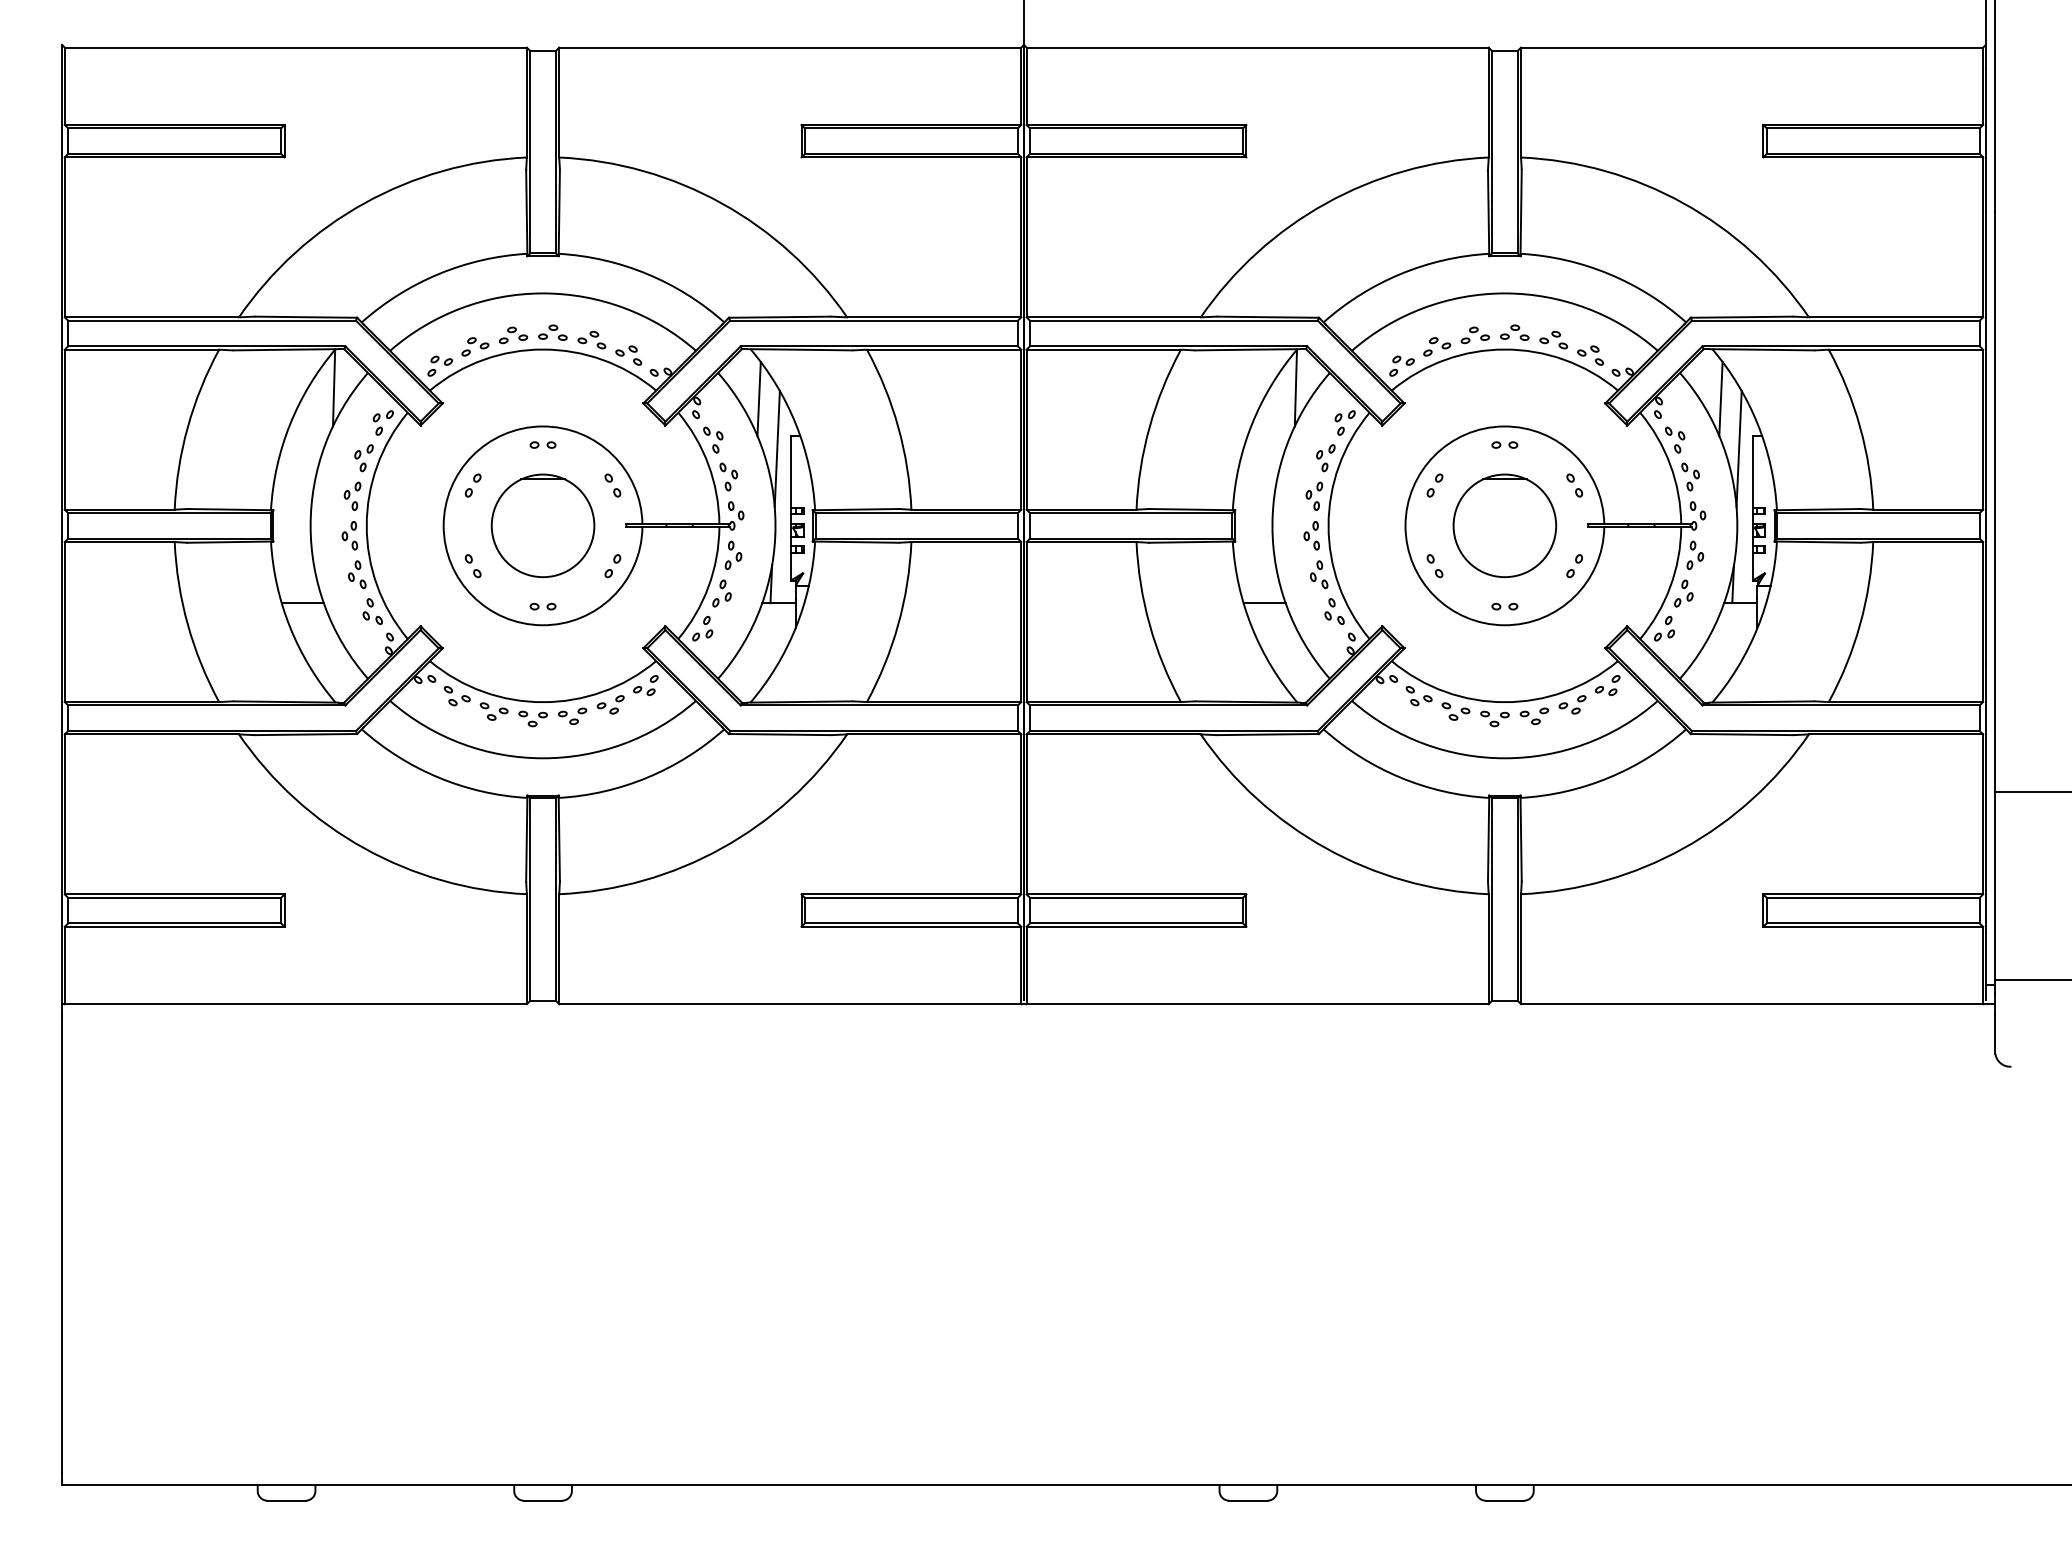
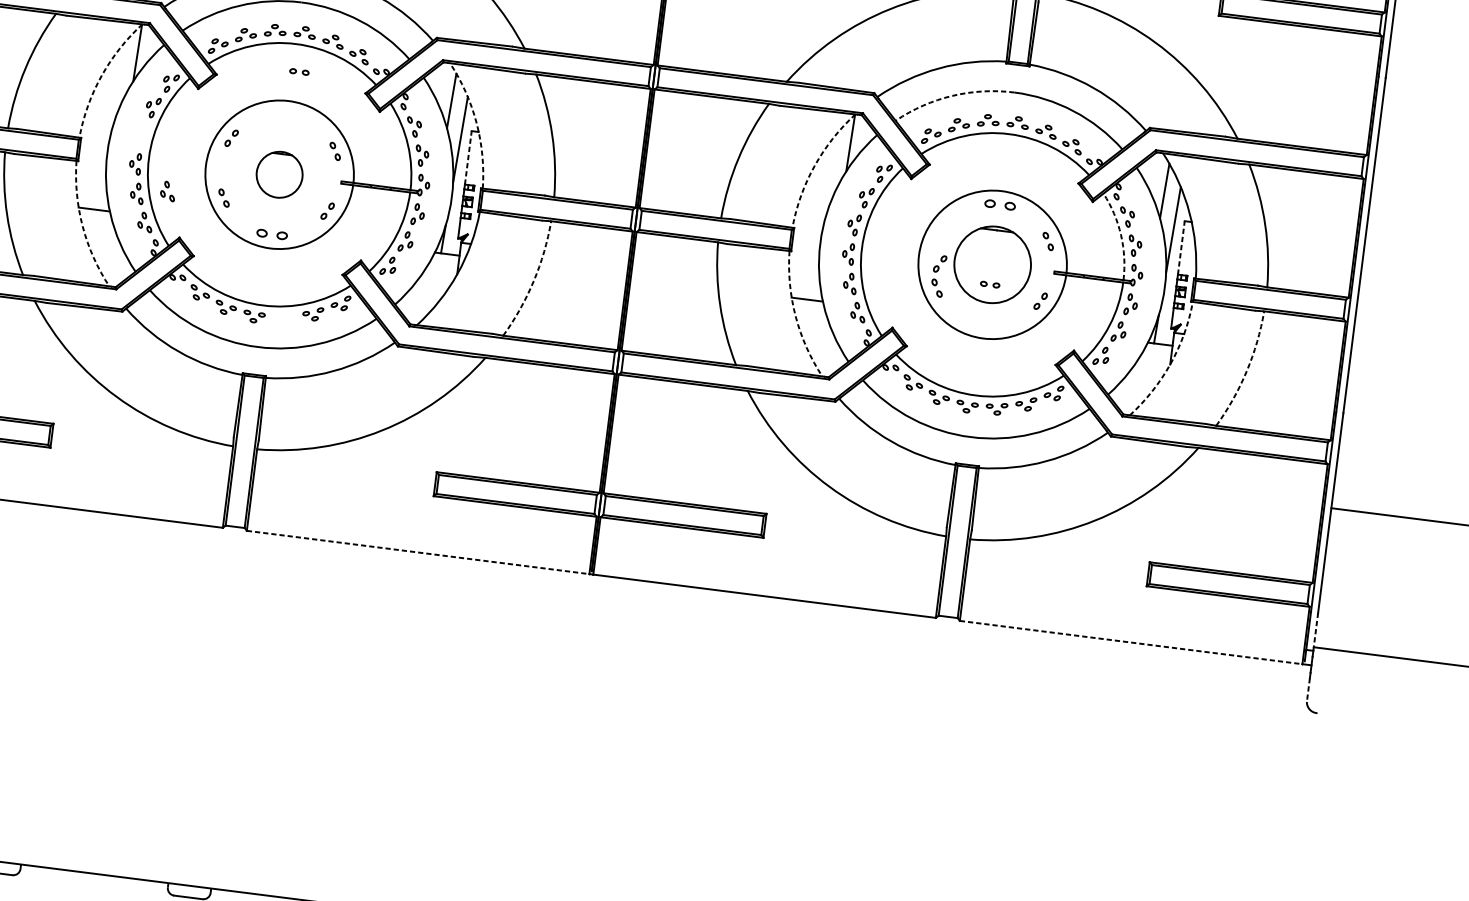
arc: (1423, 308) -> (952, 96), solid -> dashed
arc: (290, 424) -> (101, 75), solid -> dashed
arc: (795, 424) -> (476, 123), solid -> dashed
arc: (1252, 424) -> (815, 166), solid -> dashed
part: (542, 444) -> (299, 71), moved
part: (1504, 444) -> (1000, 204), size x1.6
arc: (1670, 464) -> (1121, 234), solid -> dashed
line: (790, 471) -> (468, 157), solid -> dashed
line: (1752, 471) -> (1181, 247), solid -> dashed
part: (1434, 485) -> (939, 263), moved
part: (352, 495) -> (141, 134), removed
part: (542, 525) -> (279, 174), size x0.6
part: (397, 566) -> (167, 191), added
part: (542, 606) -> (271, 234), size x1.6
part: (1504, 606) -> (989, 284), moved
arc: (898, 624) -> (533, 281), solid -> dashed
arc: (1860, 624) -> (1247, 371), solid -> dashed
arc: (290, 627) -> (82, 226), solid -> dashed
arc: (1252, 627) -> (796, 316), solid -> dashed
arc: (1757, 627) -> (1170, 363), solid -> dashed
part: (572, 716) -> (283, 318), removed
line: (1995, 958) -> (1315, 631), solid -> dashed
line: (790, 1004) -> (418, 552), solid -> dashed
line: (1752, 1004) -> (1131, 642), solid -> dashed
line: (1995, 1037) -> (1308, 690), solid -> dashed

